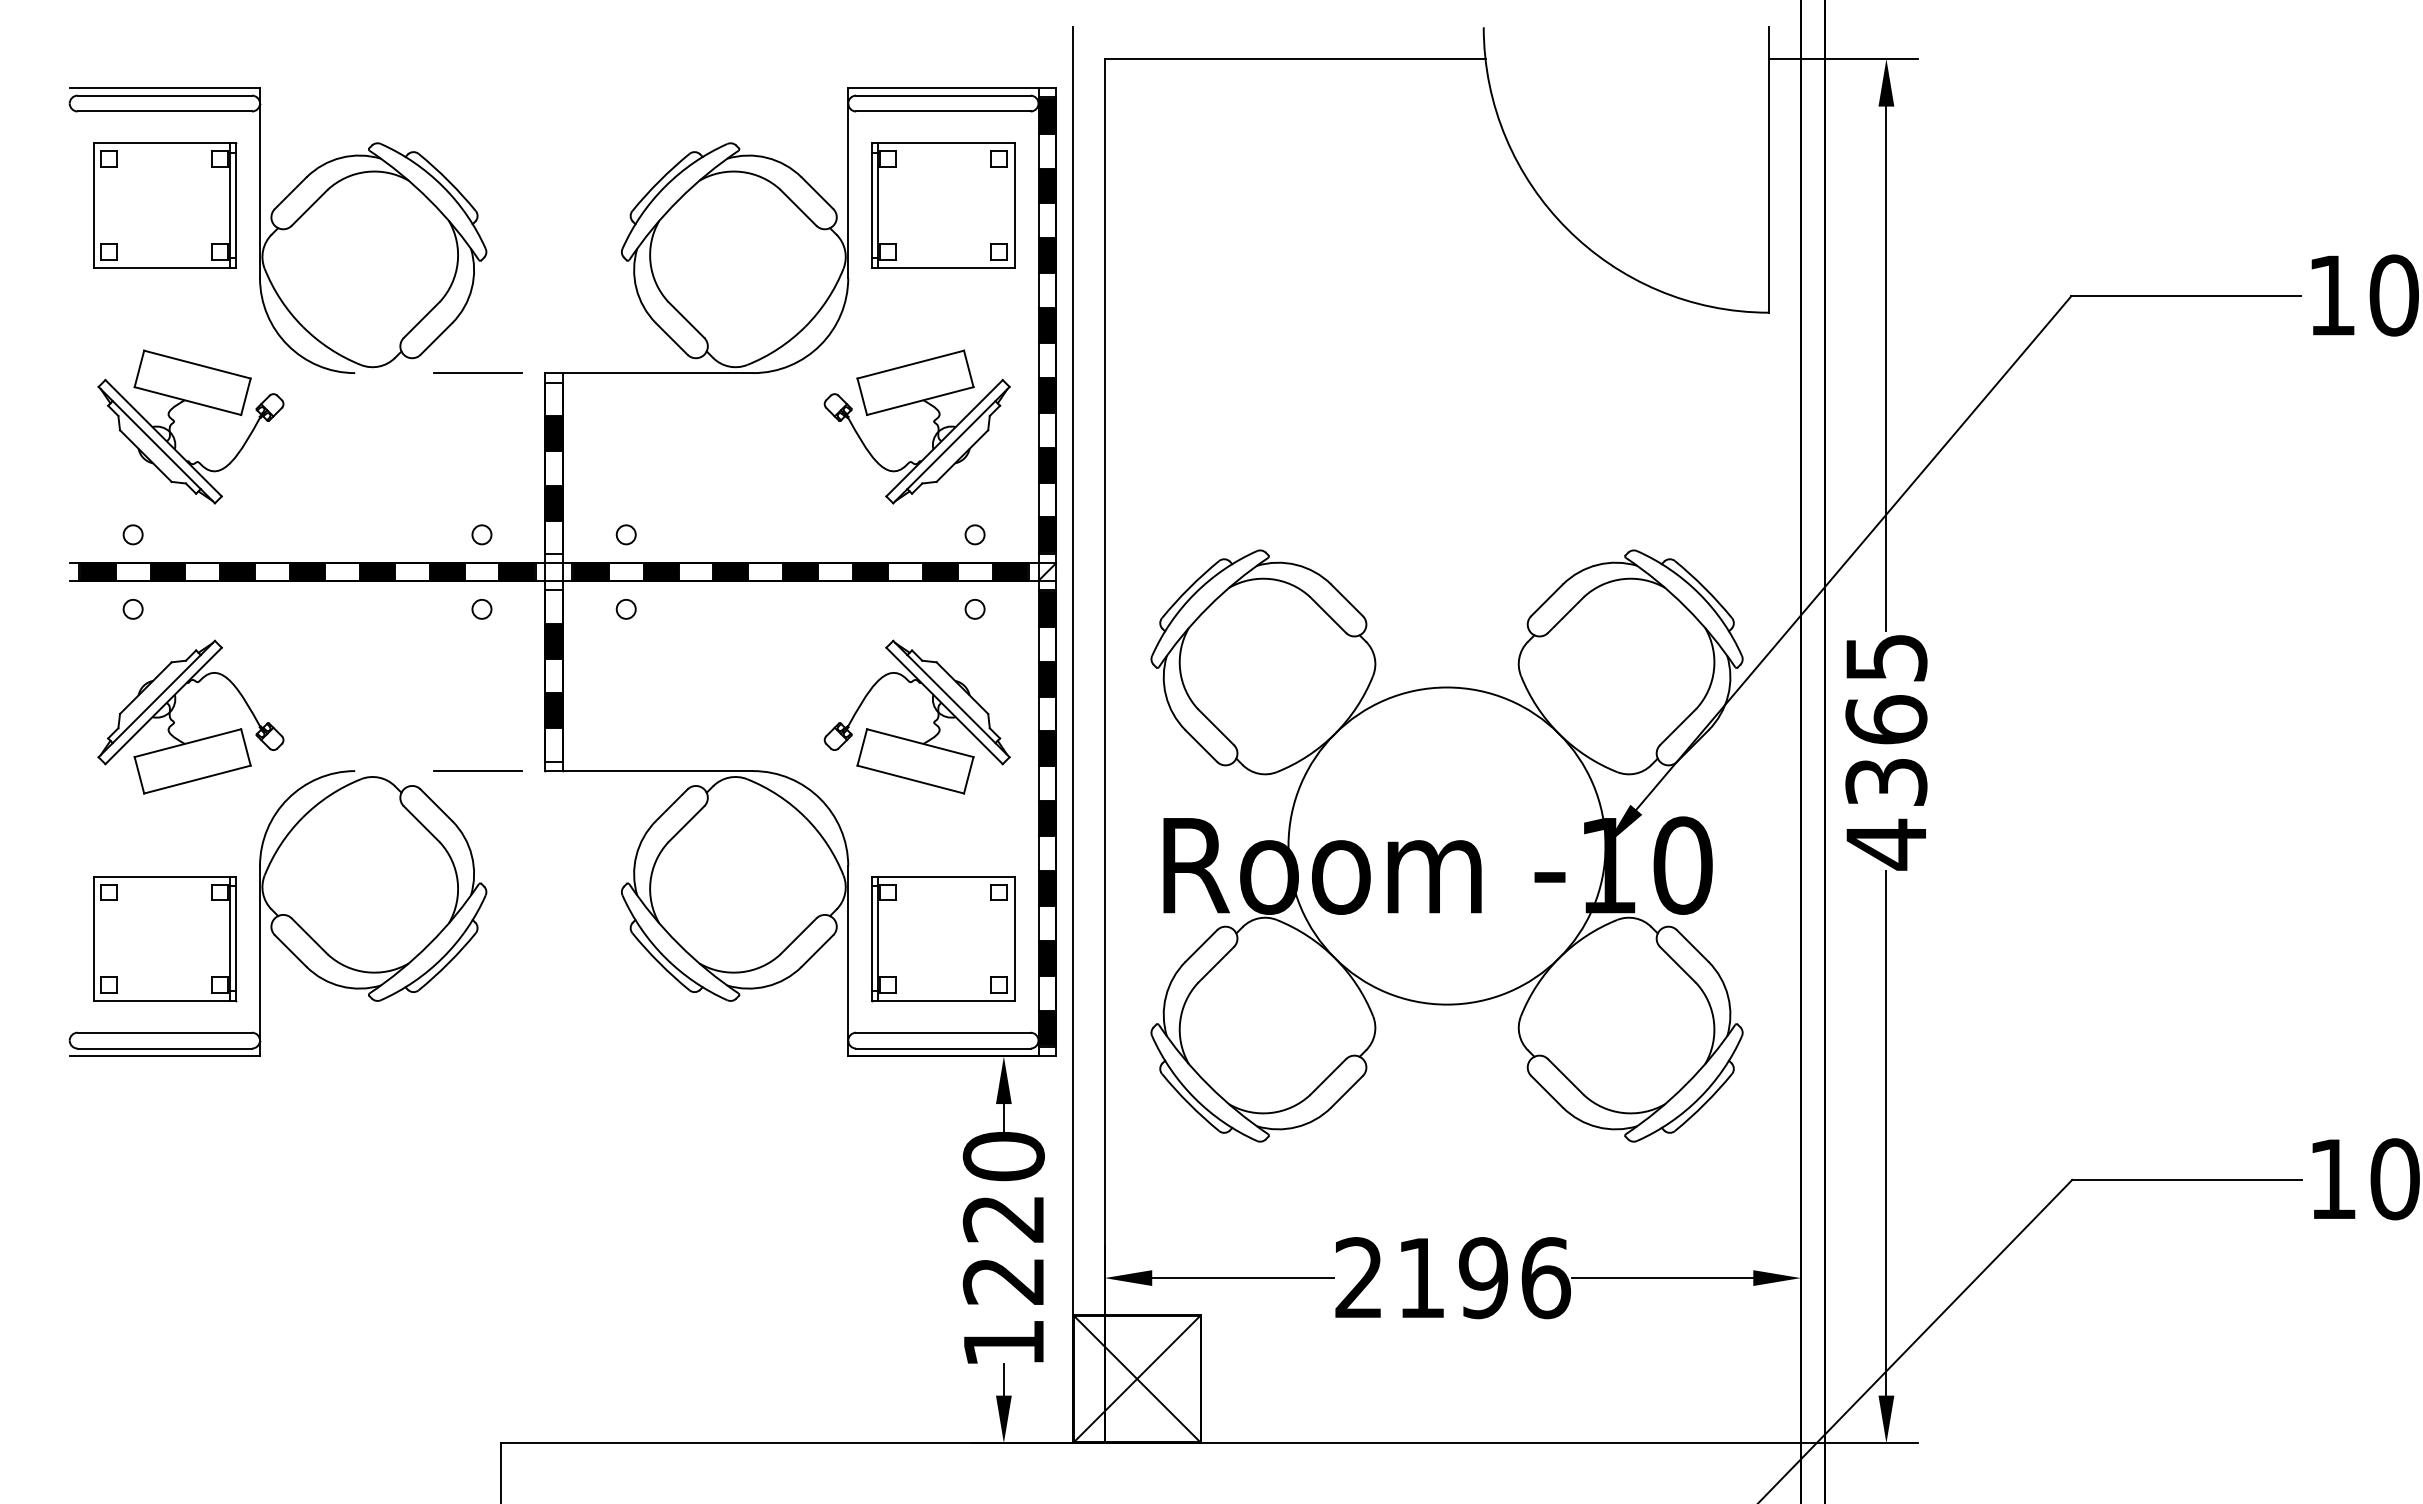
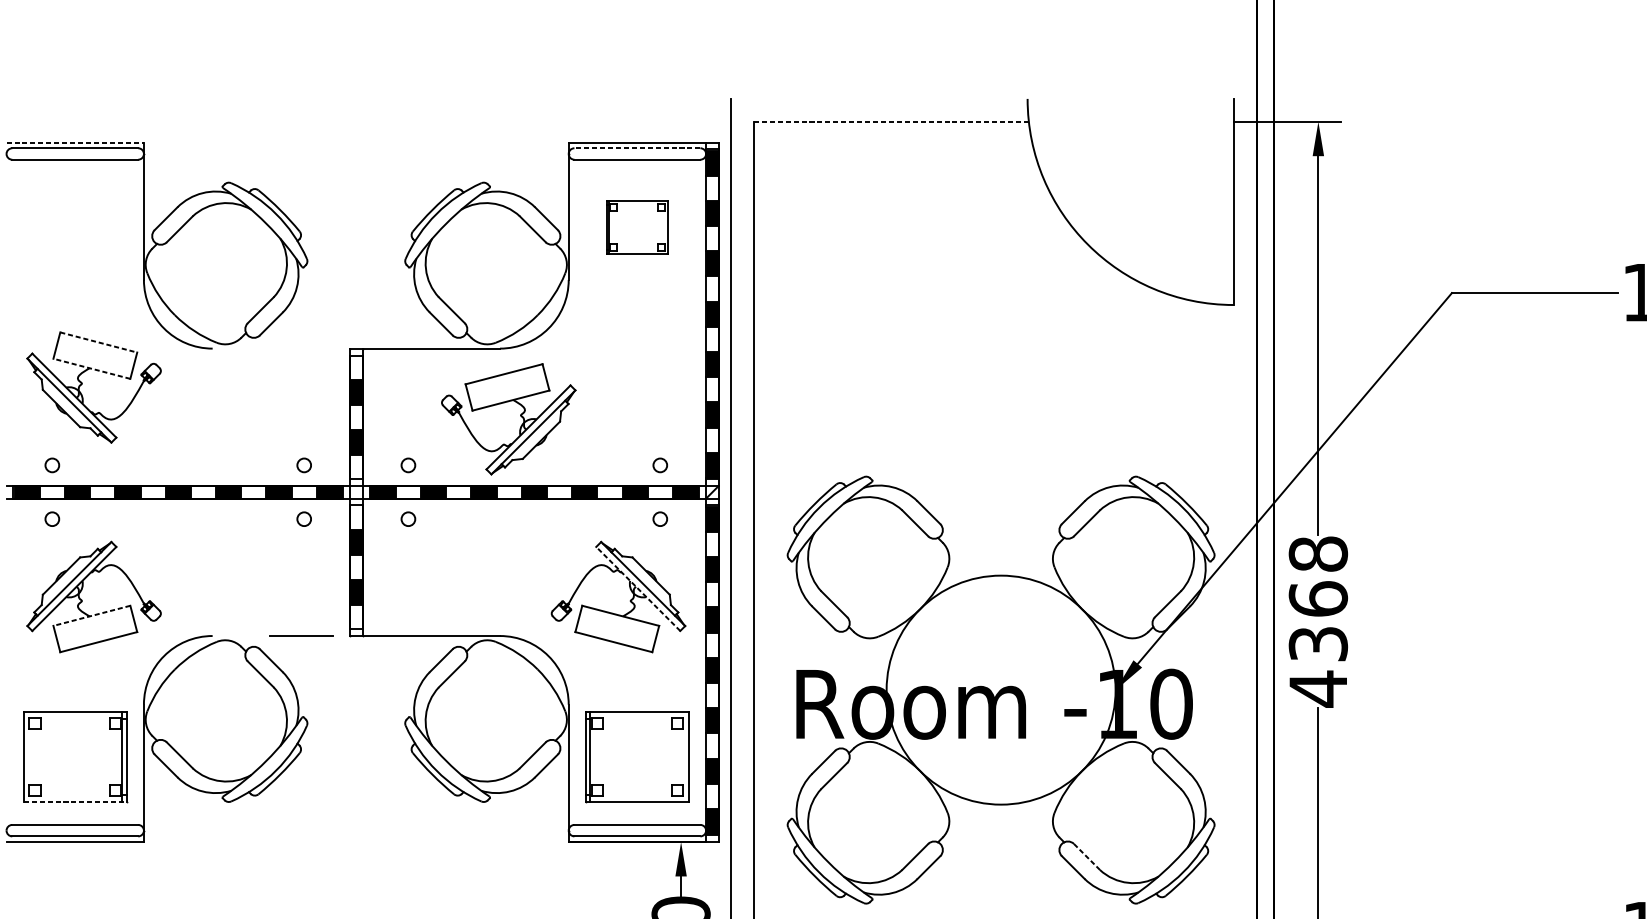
line: (1295, 59) -> (891, 122), solid -> dashed
line: (165, 87) -> (75, 142), solid -> dashed
line: (942, 95) -> (636, 148), solid -> dashed
part: (165, 205) -> (75, 227), removed
part: (943, 205) -> (637, 227), size x0.6
line: (197, 364) -> (98, 342), solid -> dashed
line: (477, 373) -> (301, 348), removed
line: (187, 400) -> (91, 368), solid -> dashed
part: (933, 422) -> (520, 416), moved
text: (1886, 657) -> (1318, 553), 4365 -> 4368
line: (944, 705) -> (638, 588), solid -> dashed
line: (187, 743) -> (91, 616), solid -> dashed
line: (165, 1001) -> (75, 802), solid -> dashed
line: (1566, 1077) -> (1087, 857), solid -> dashed

